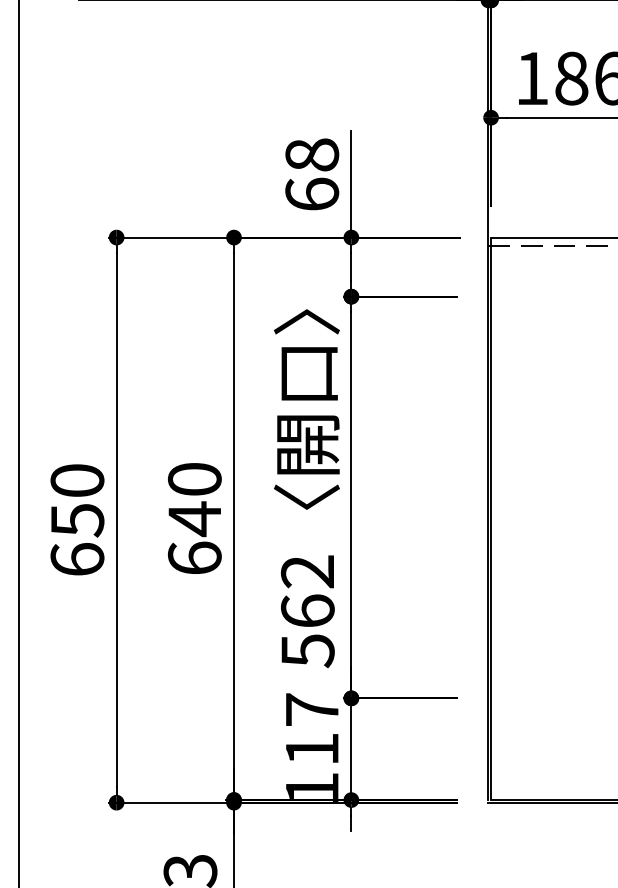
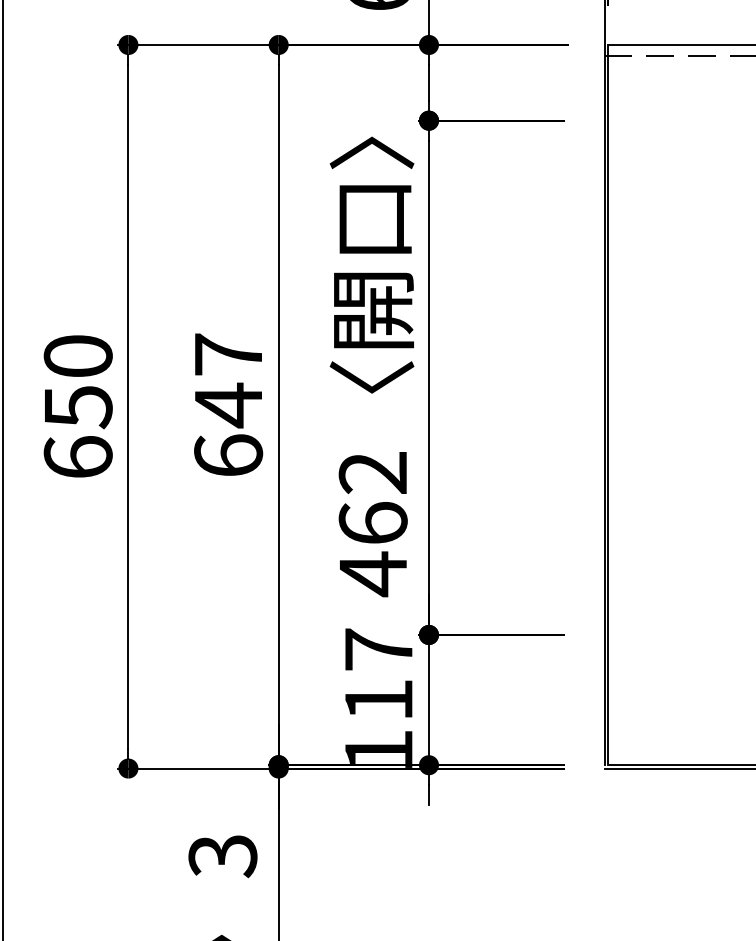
text: (194, 479) -> (228, 354), 640 -> 647
text: (307, 650) -> (372, 573), 562 -> 462

